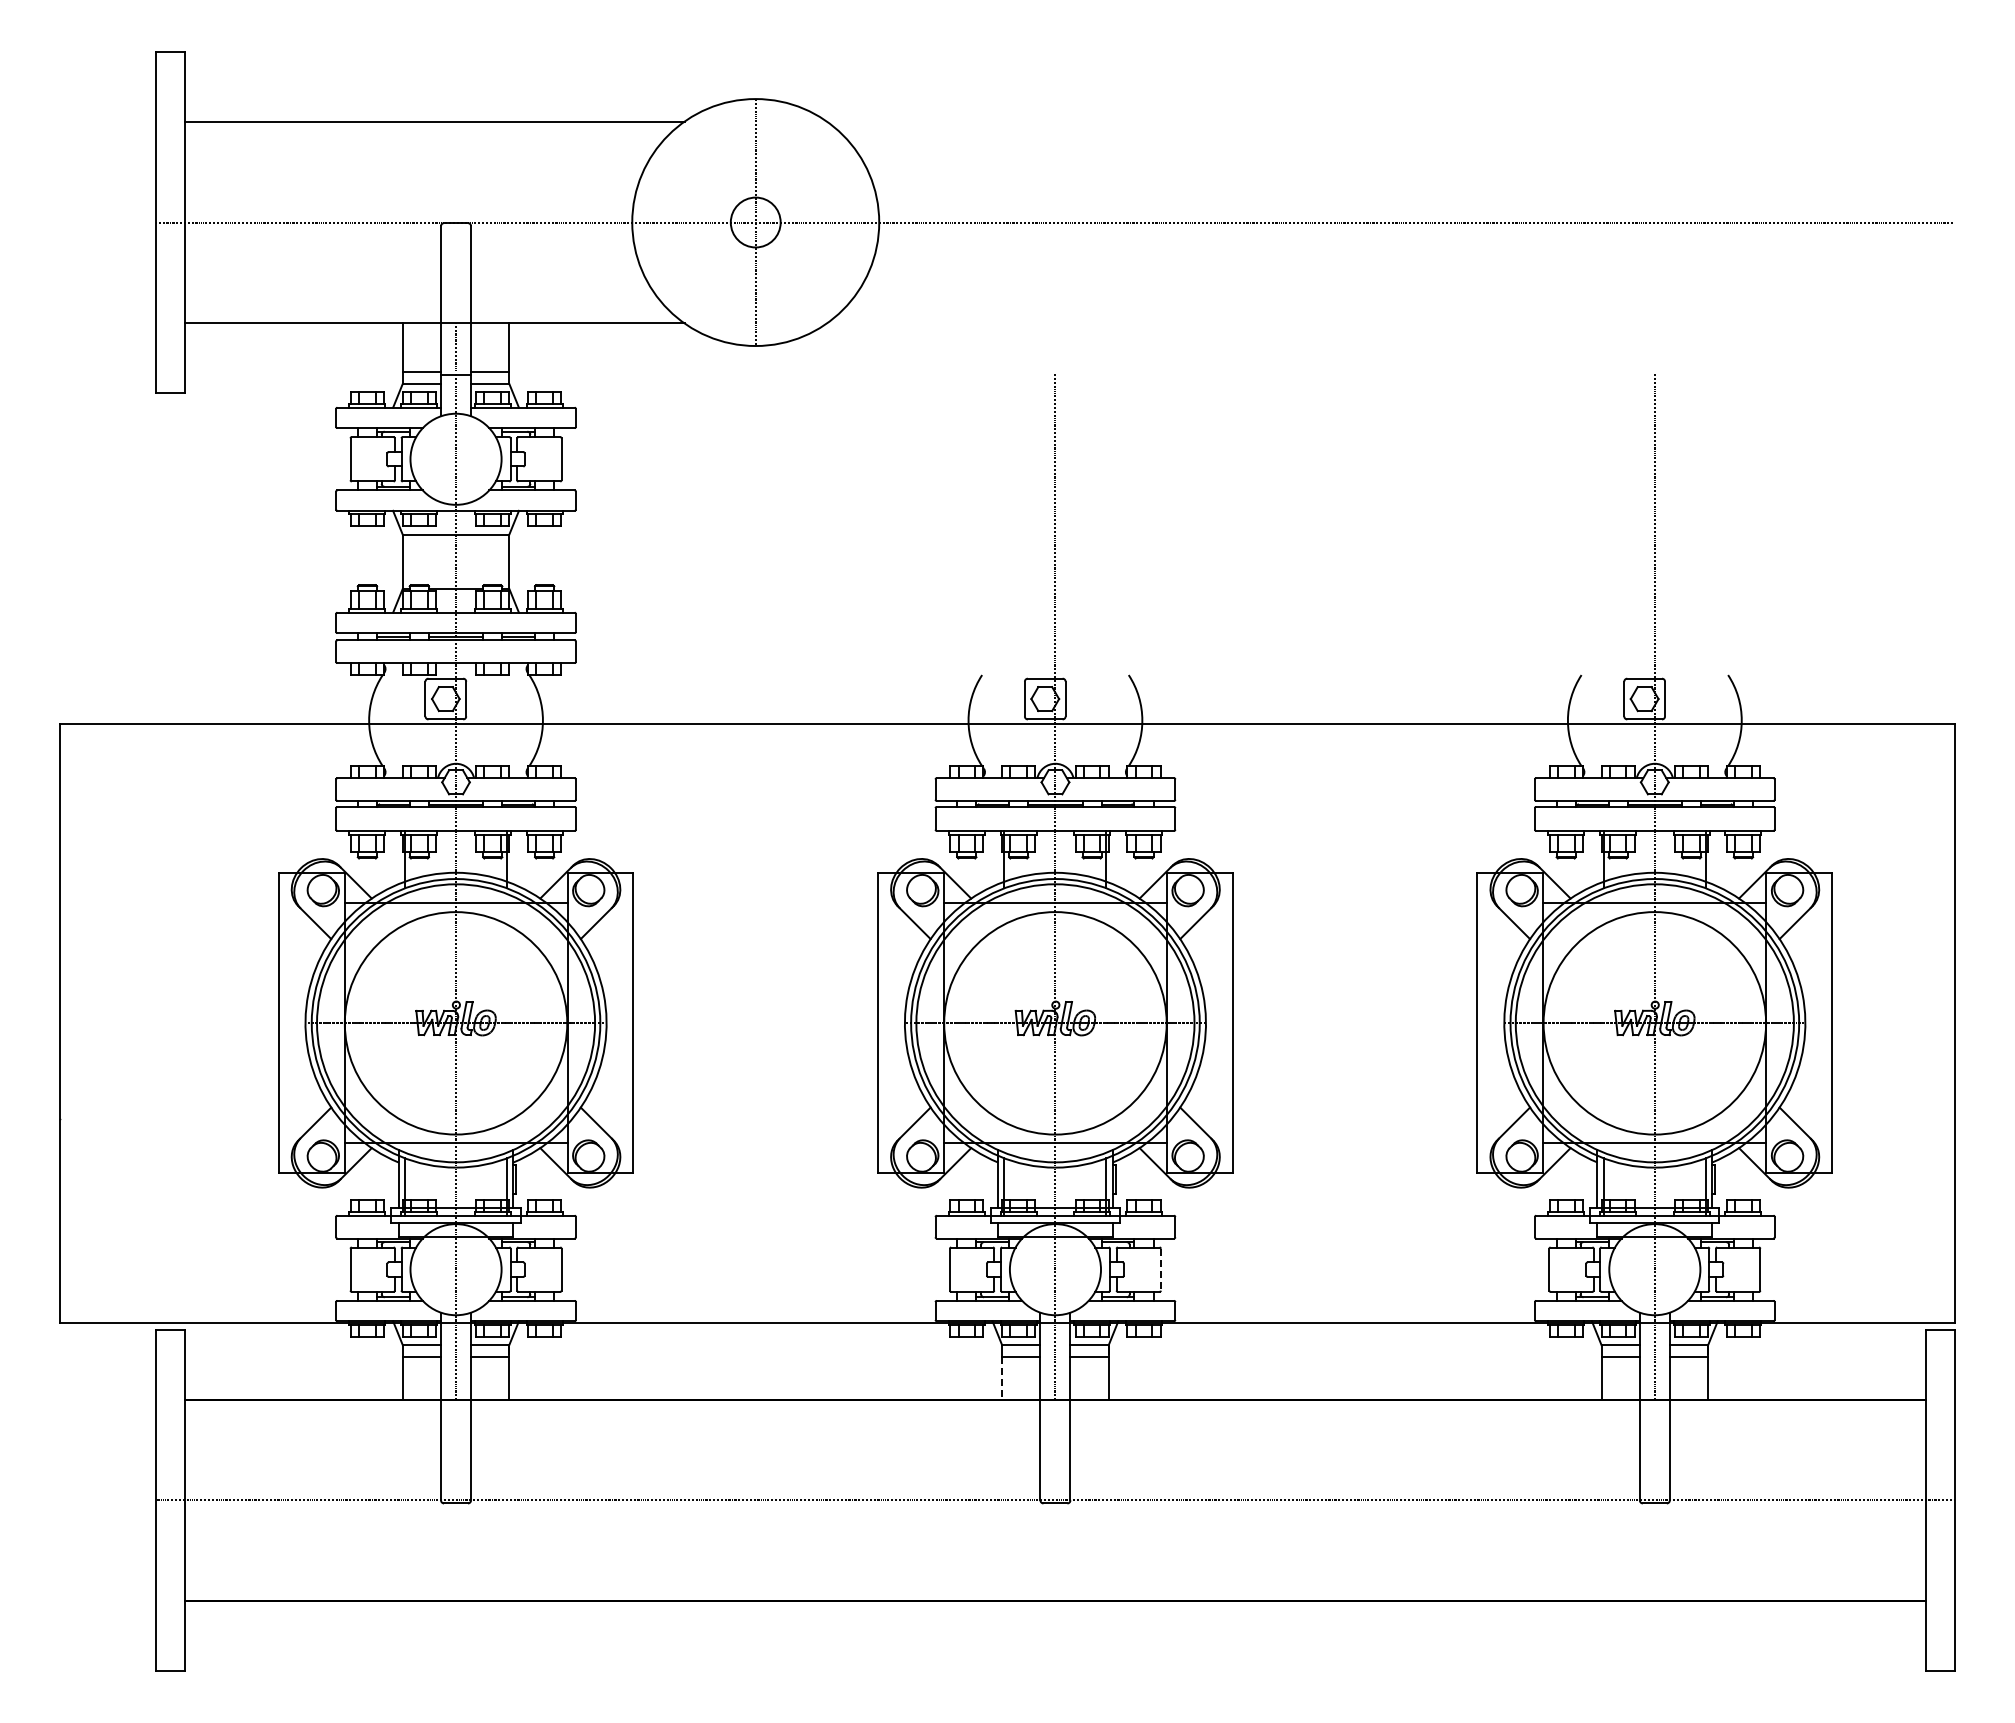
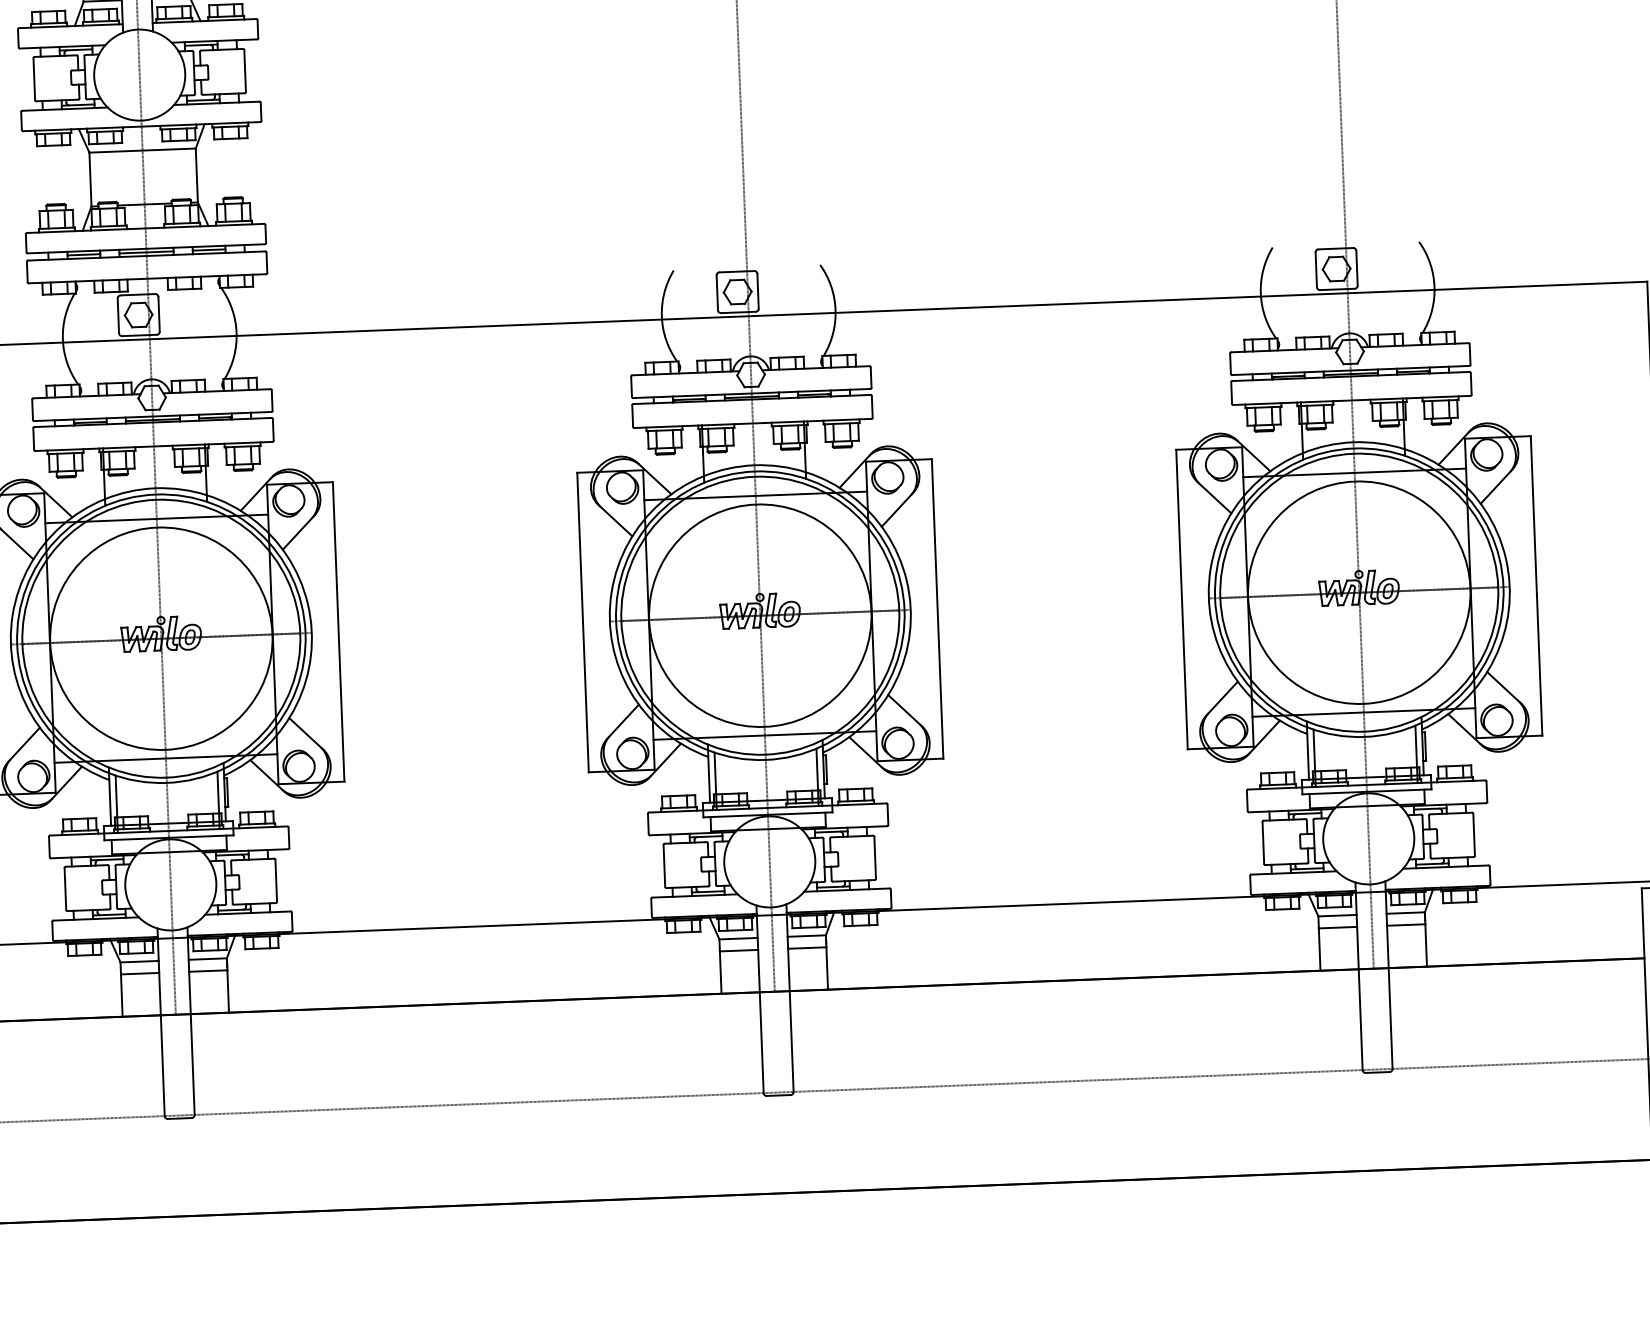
line: (1160, 1269) -> (874, 857), dashed -> solid
line: (1002, 1378) -> (721, 972), dashed -> solid

